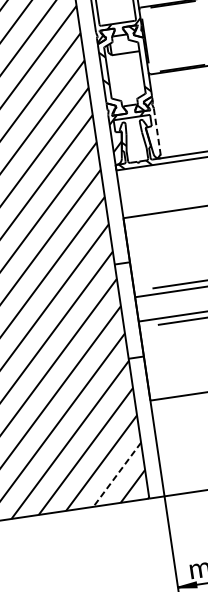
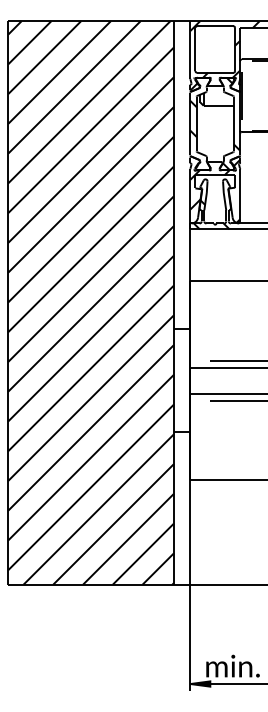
line: (157, 133) -> (240, 196), dashed -> solid
line: (117, 475) -> (143, 554), dashed -> solid

